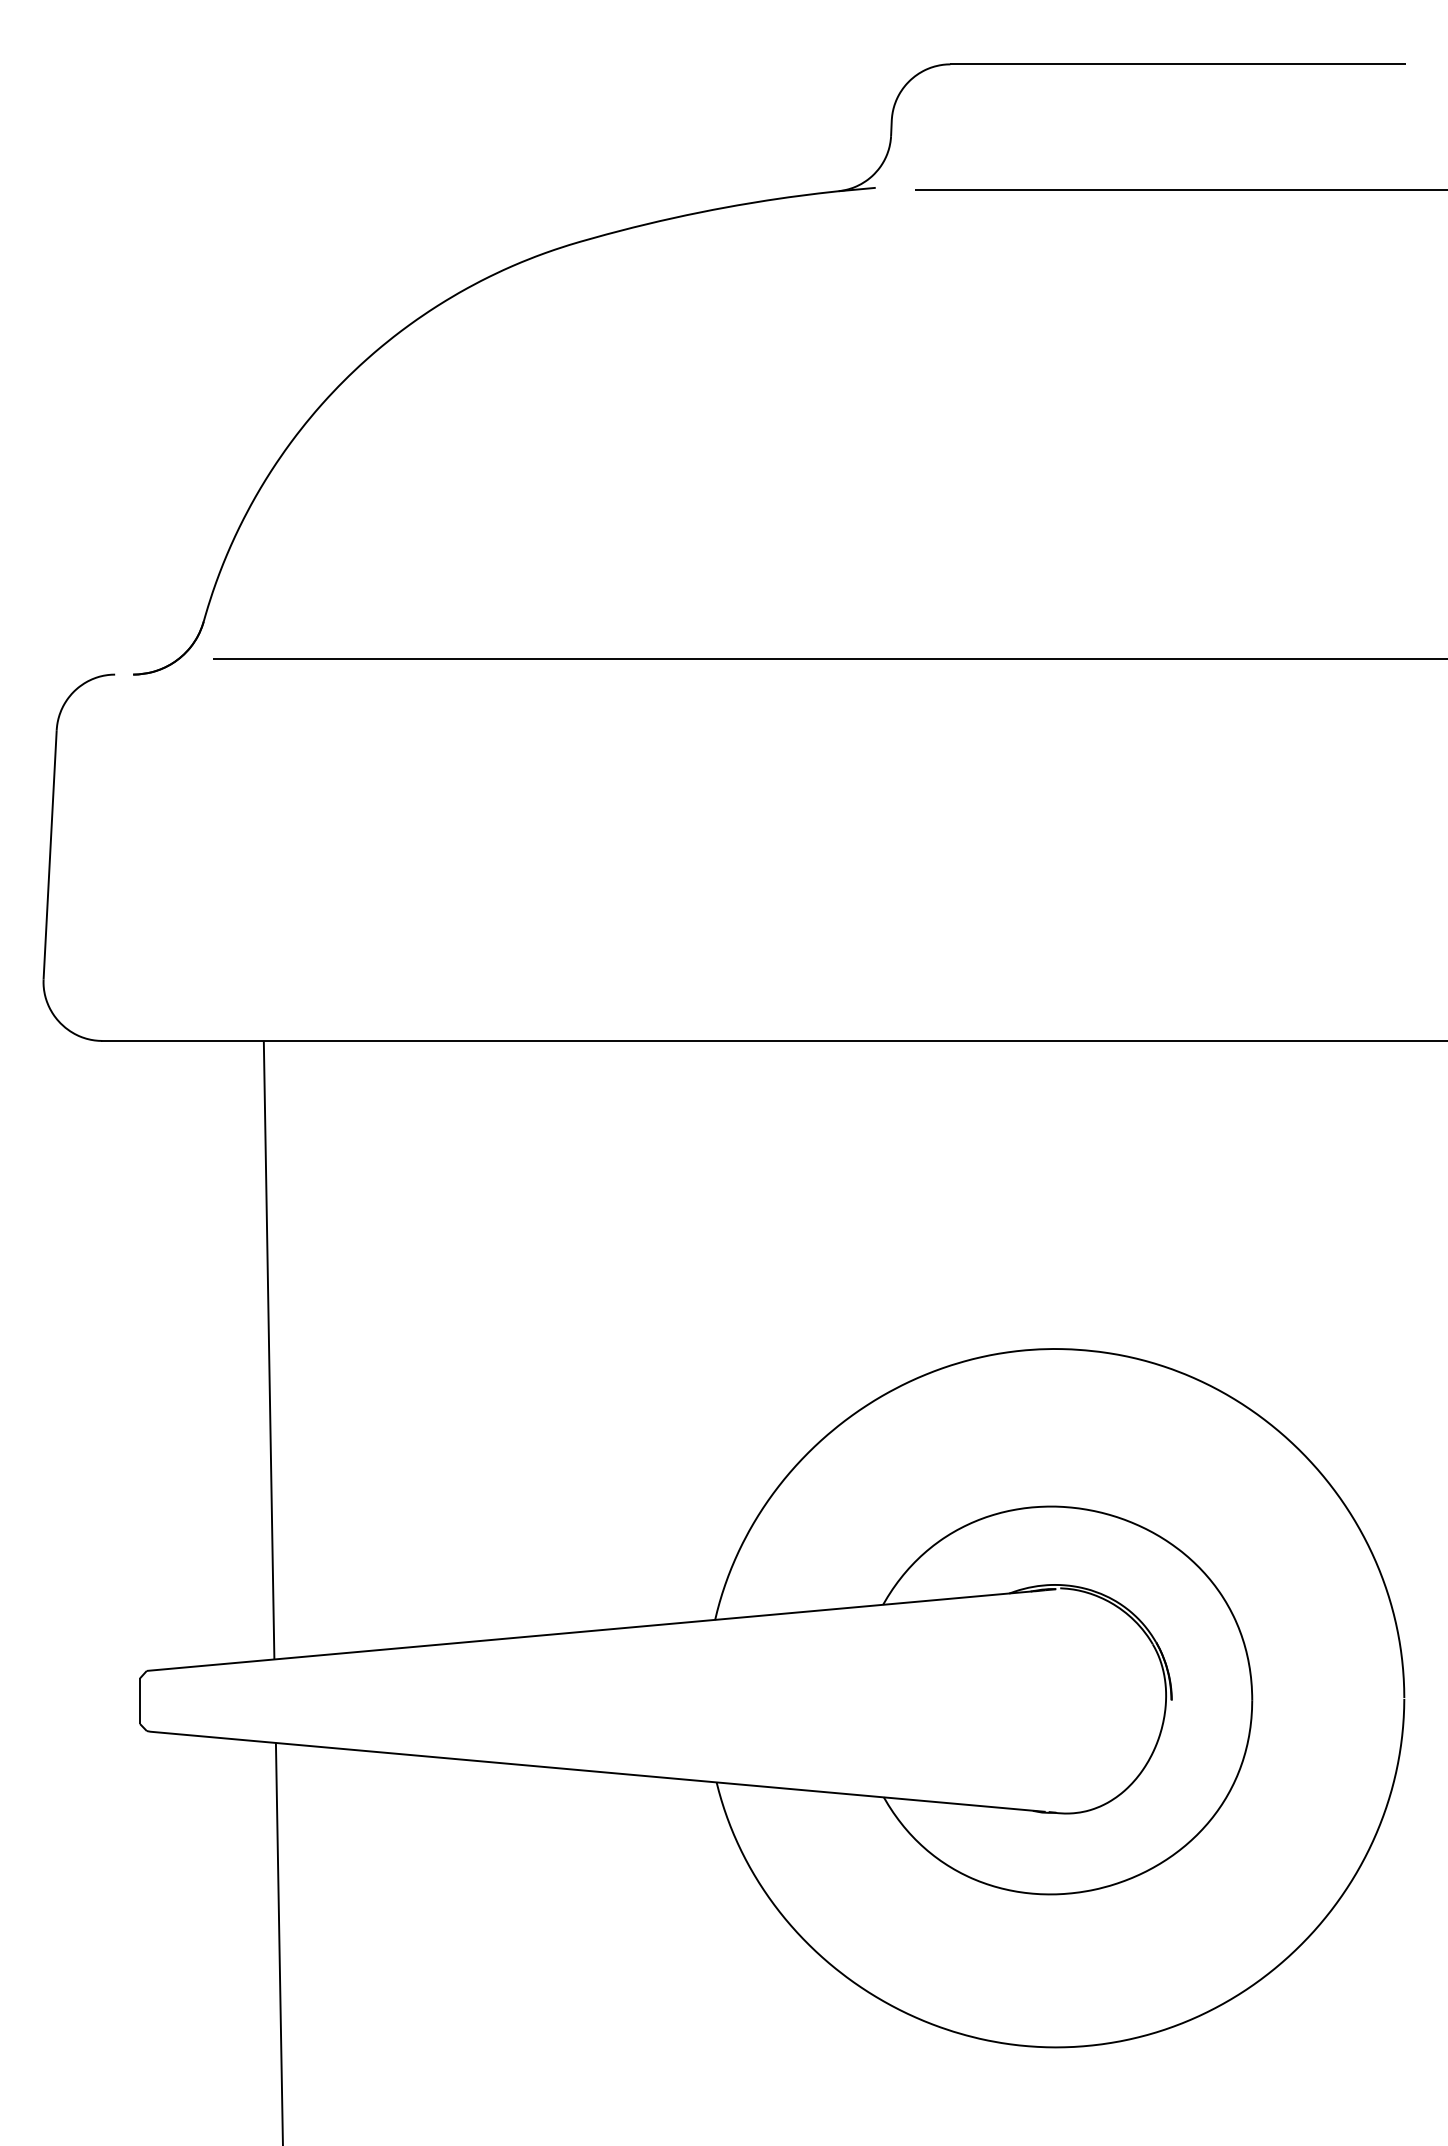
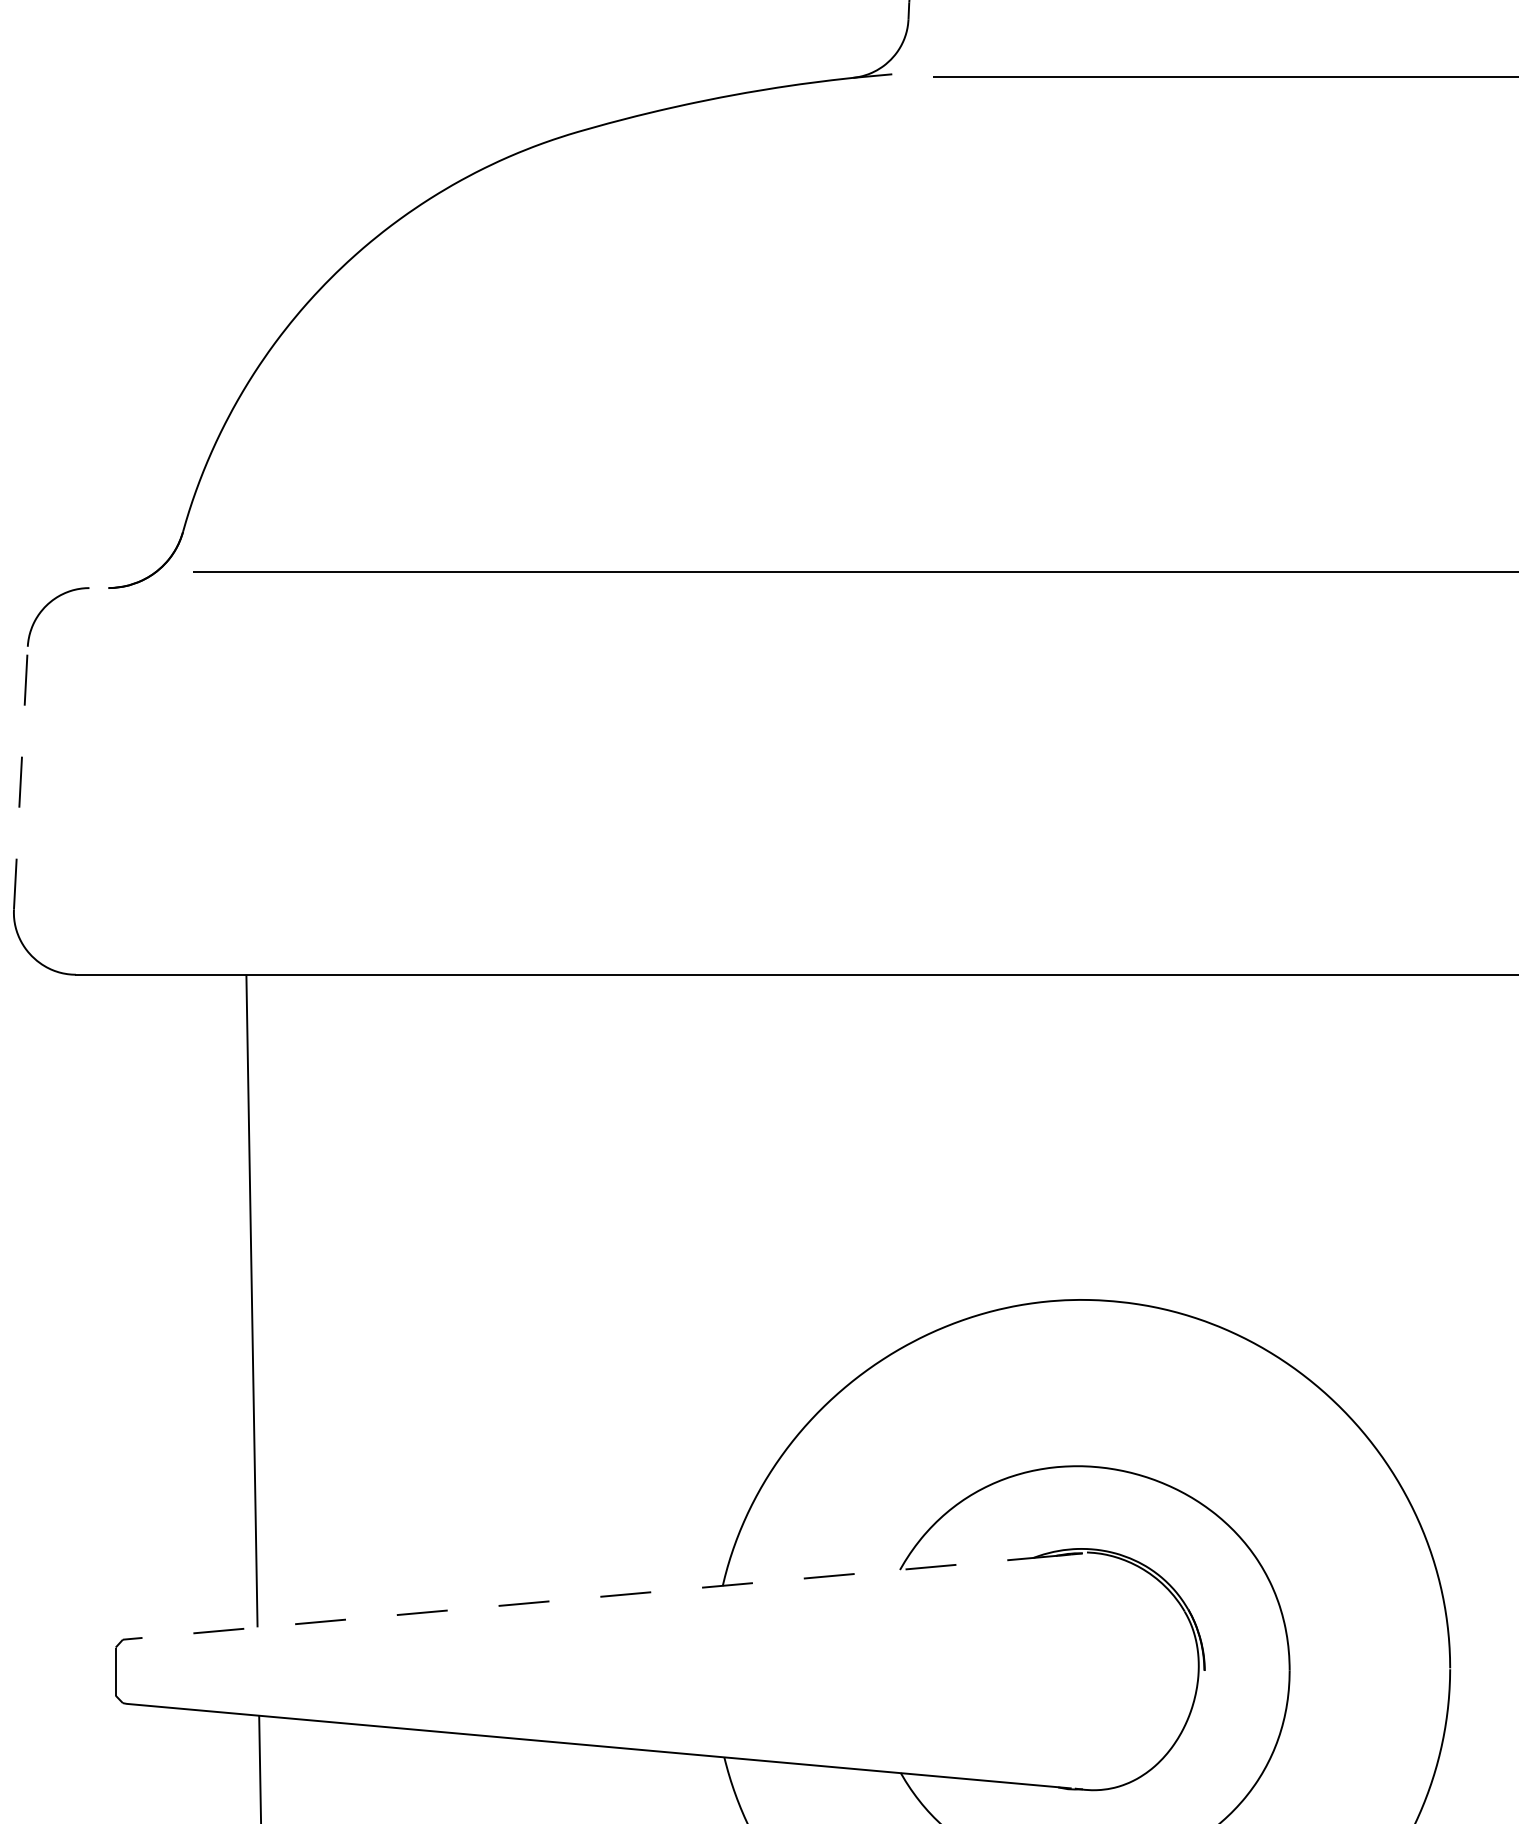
line: (50, 854) -> (21, 777), solid -> dashed
line: (589, 1631) -> (590, 1598), solid -> dashed

